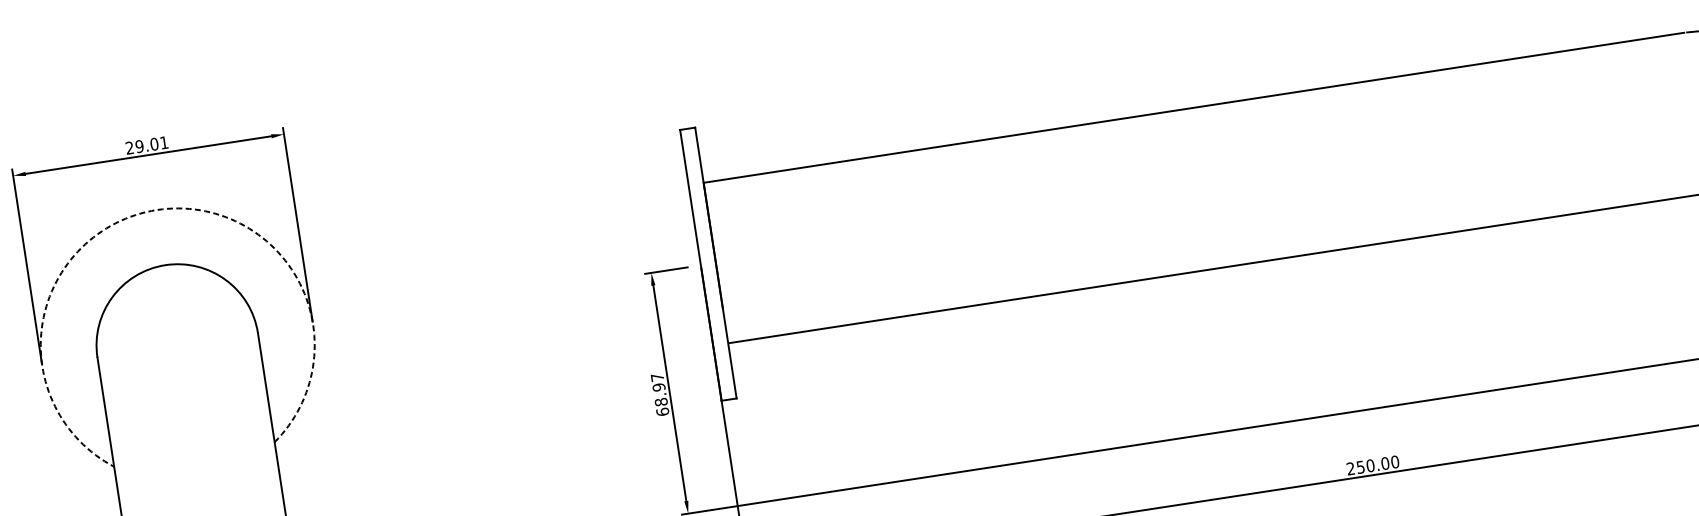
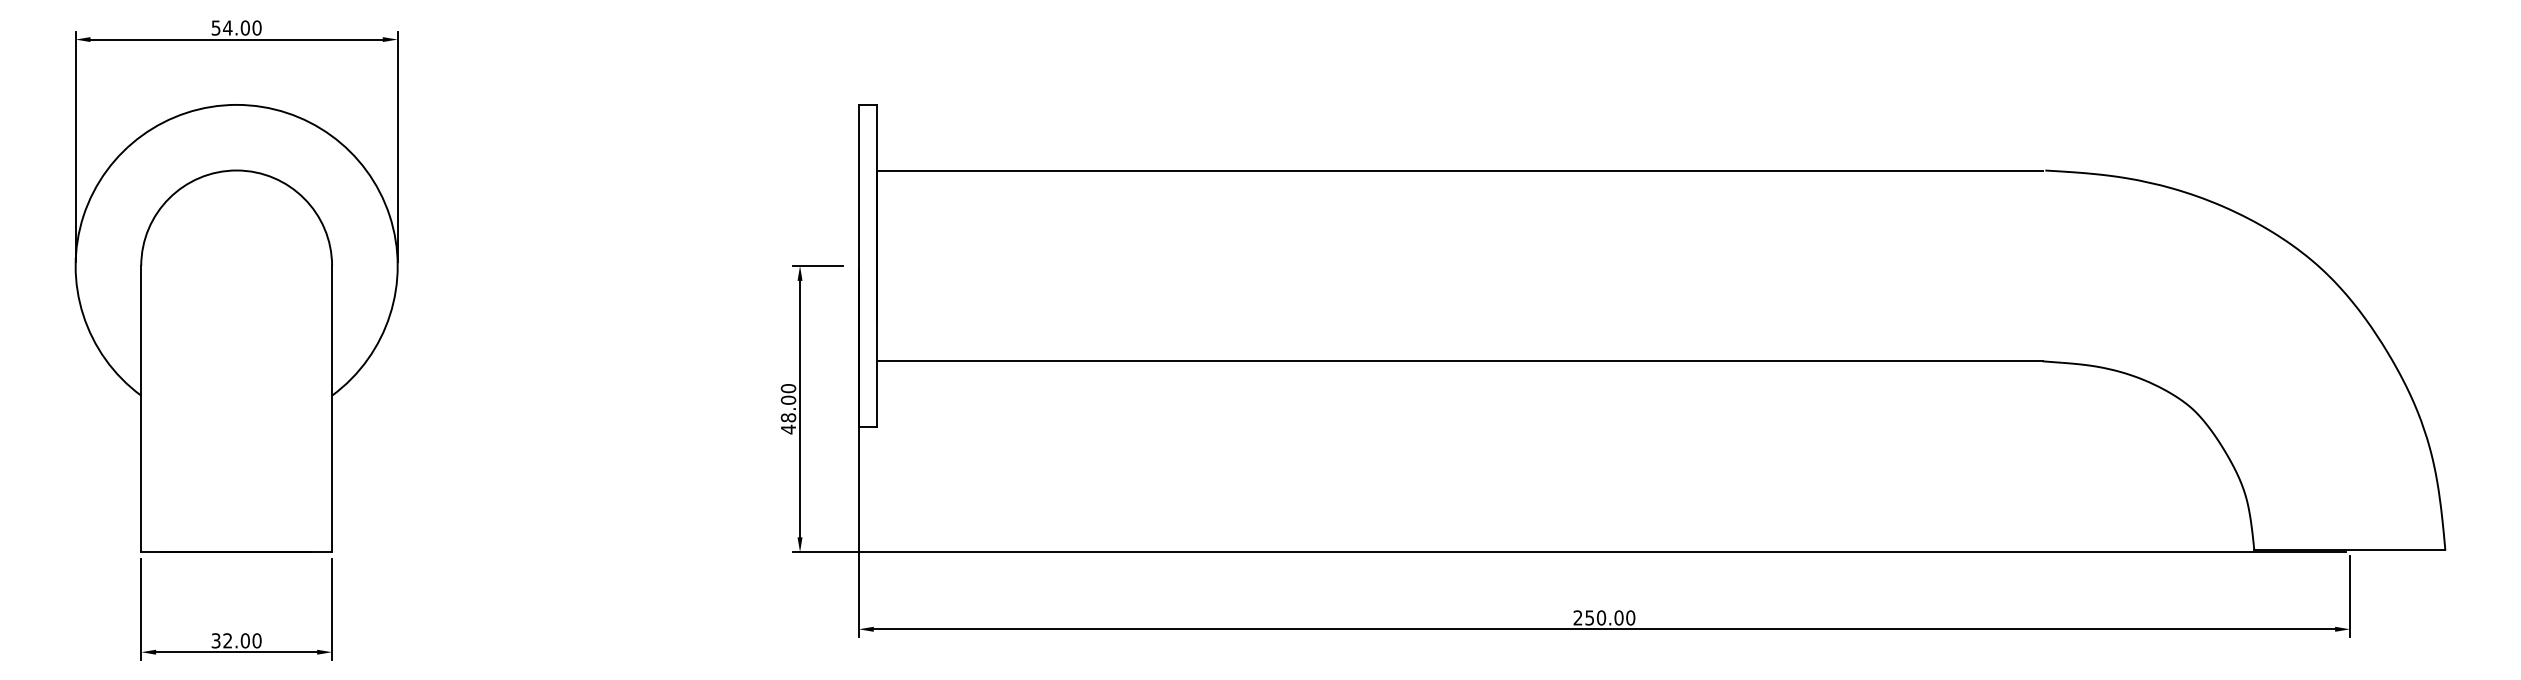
text: (146, 144) -> (236, 27), 29.01 -> 54.00
arc: (156, 209) -> (236, 104), dashed -> solid
text: (660, 395) -> (788, 409), 68.97 -> 48.00

